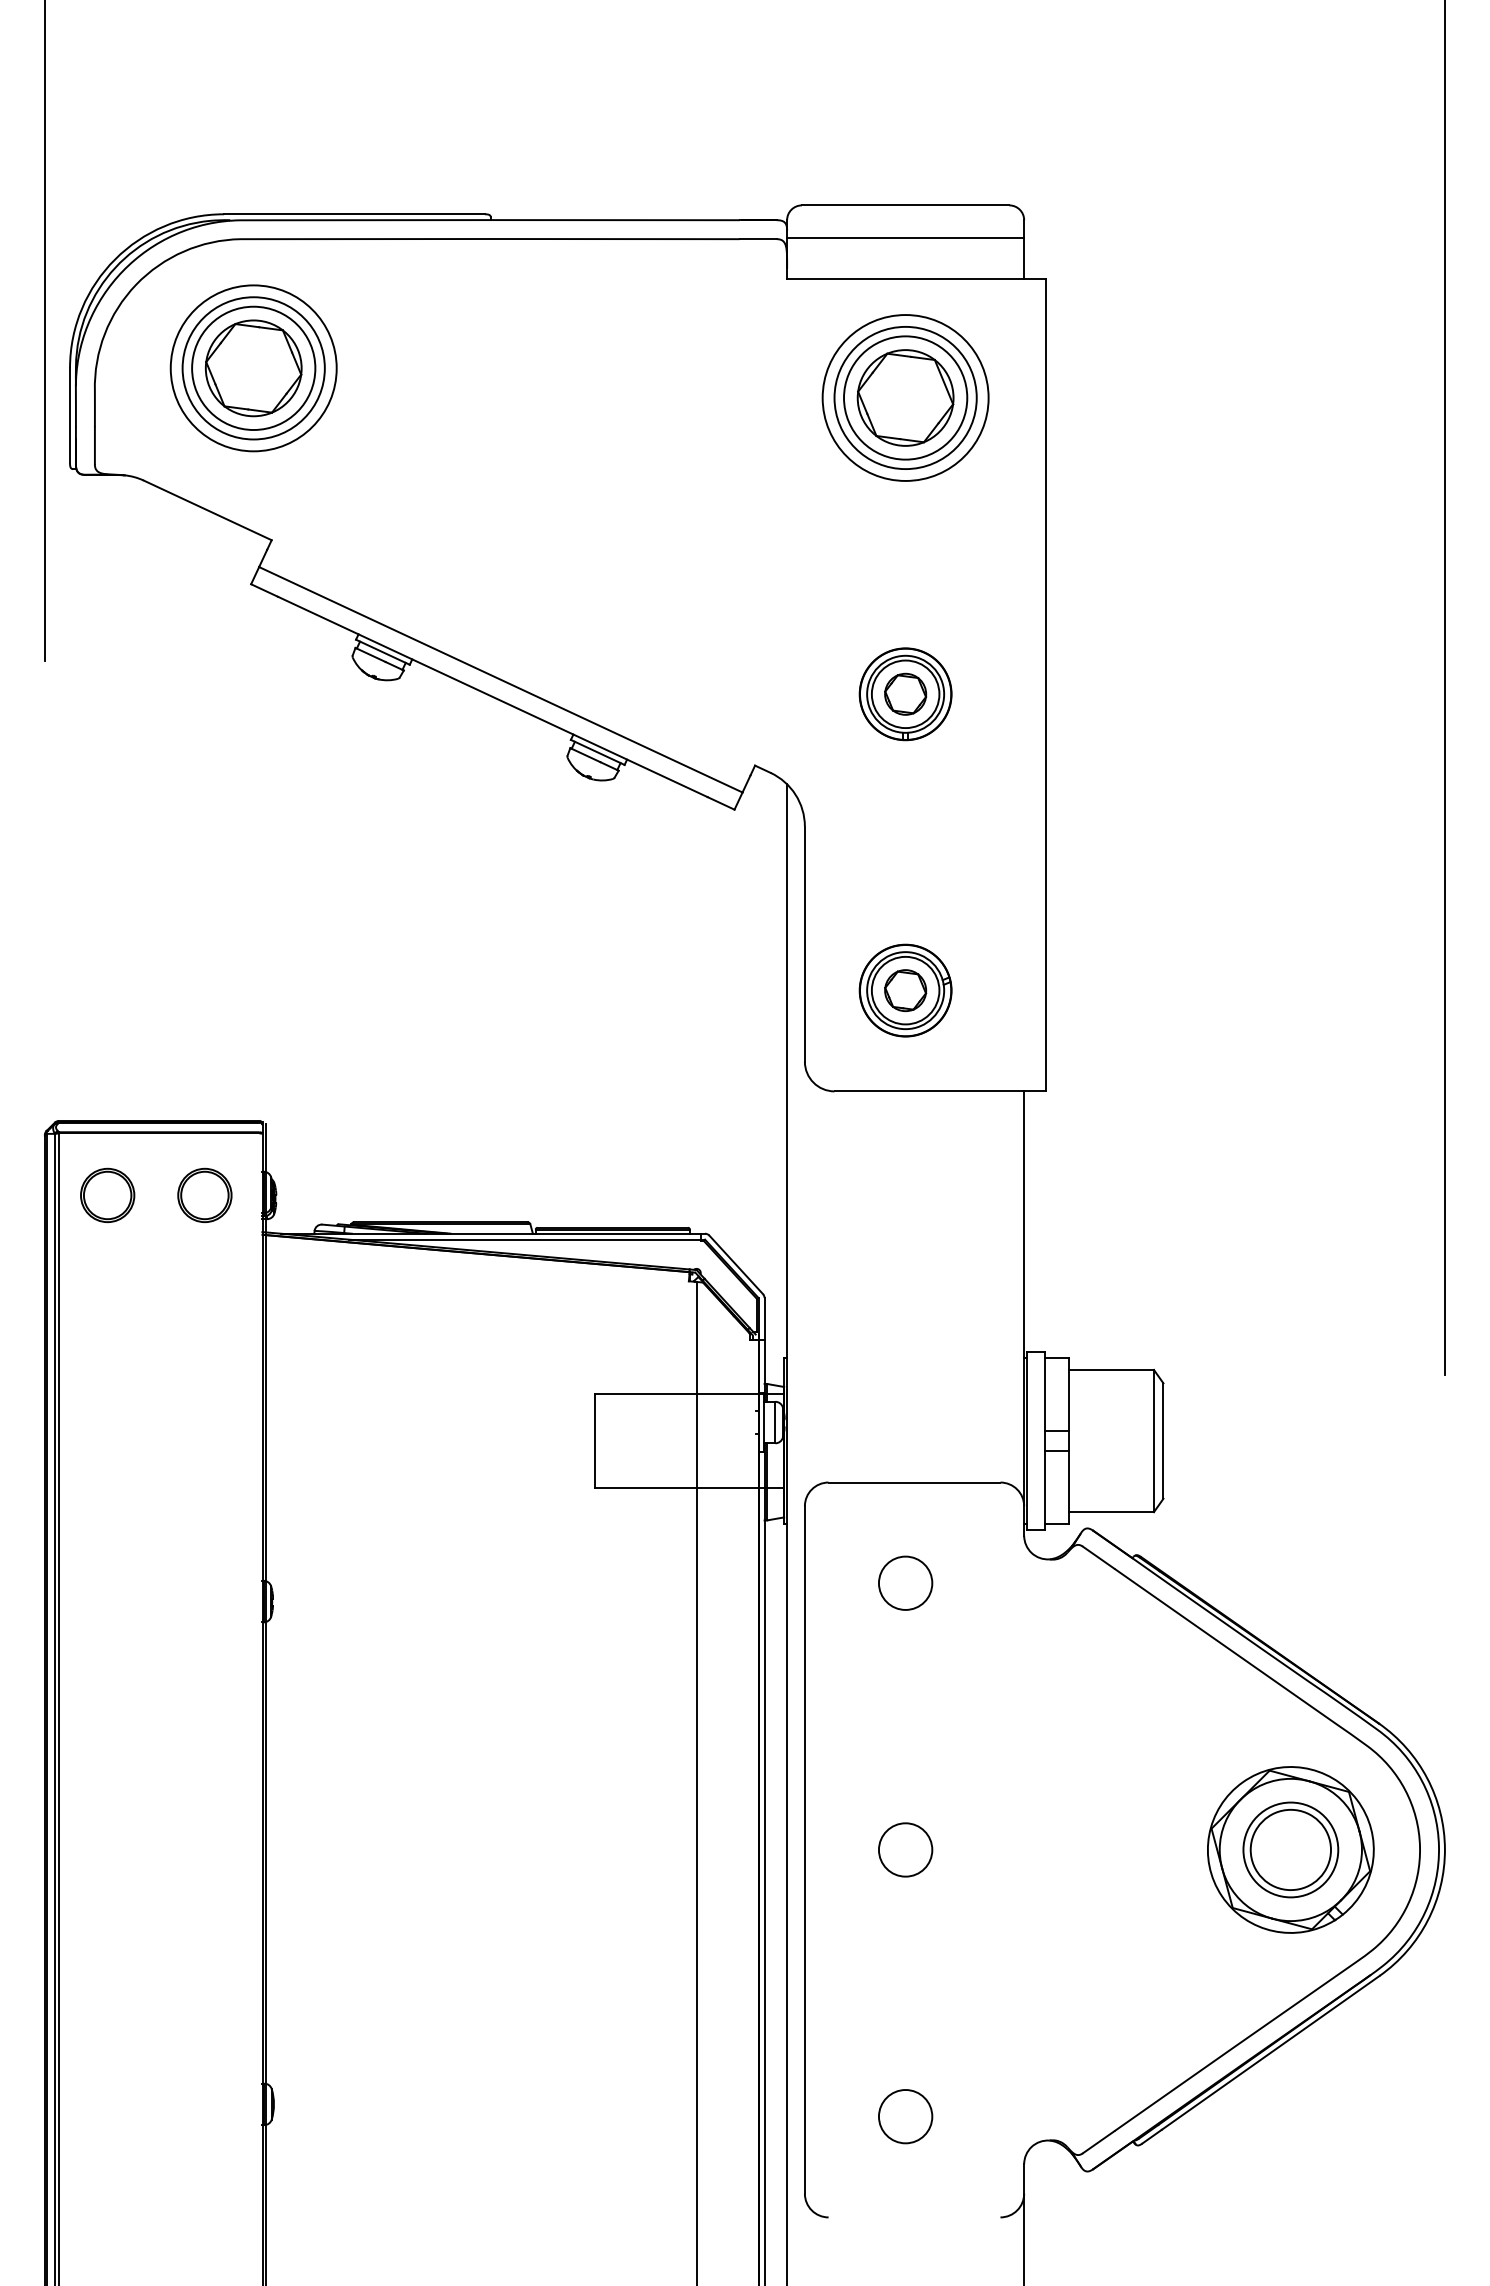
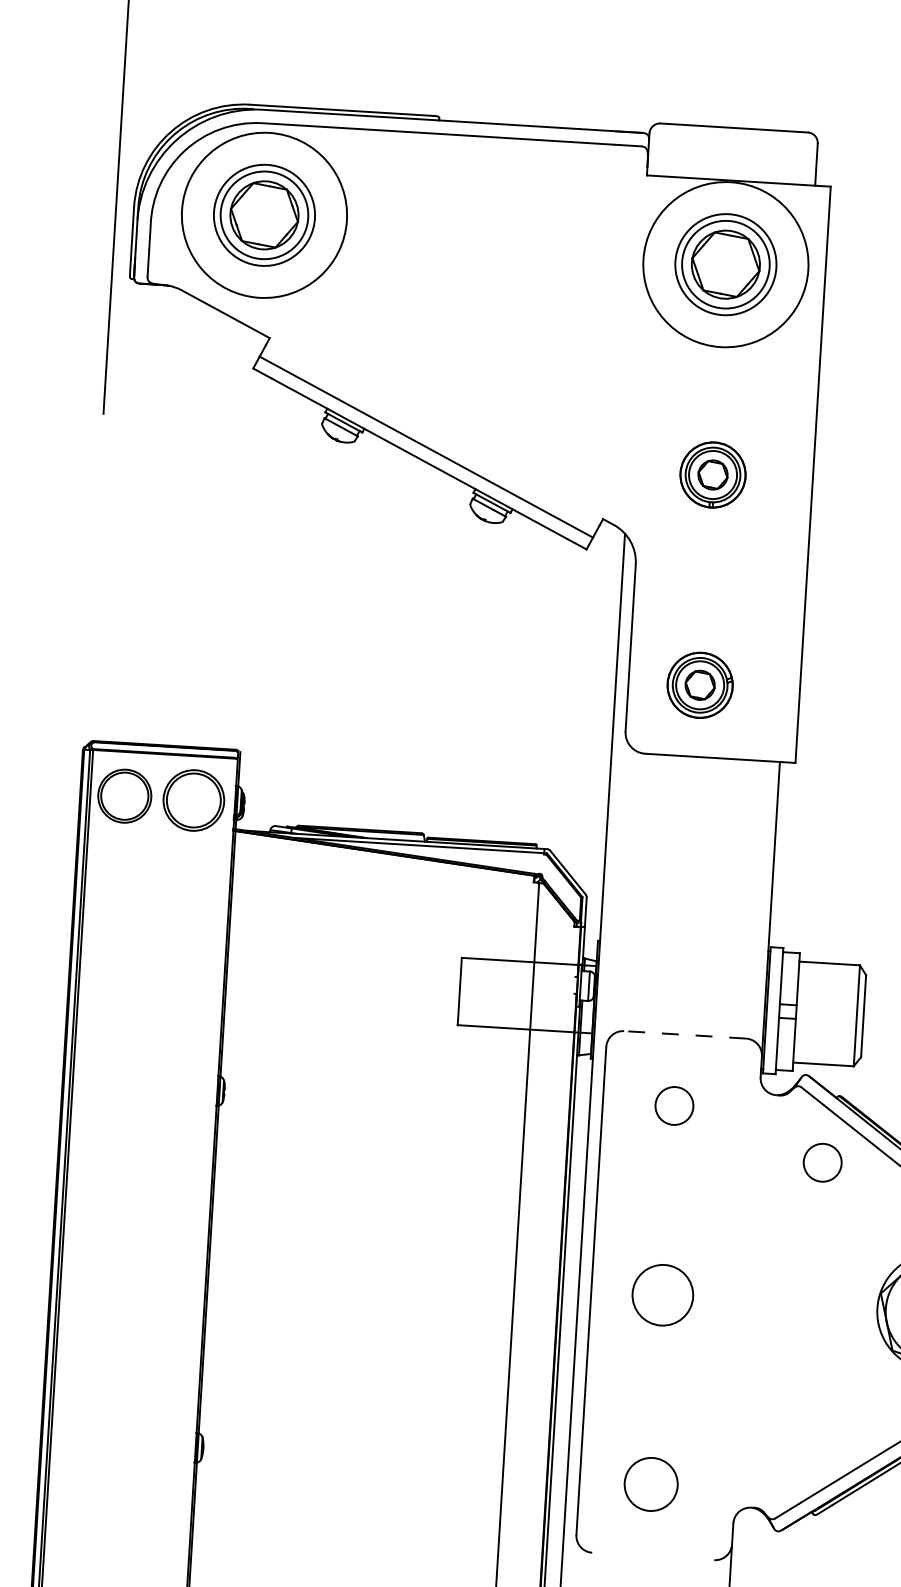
line: (905, 237) -> (732, 150), removed
circle: (253, 368) -> (264, 215), size x1.4
circle: (905, 397) -> (725, 264), size x1.4
part: (107, 1194) -> (124, 795), size x1.4
part: (204, 1194) -> (193, 799), size x1.6
line: (914, 1482) -> (685, 1034), solid -> dashed
circle: (1118, 1649) -> (822, 1162), added
circle: (905, 1849) -> (662, 1294), size x1.6
circle: (905, 2116) -> (651, 1484), size x1.4

